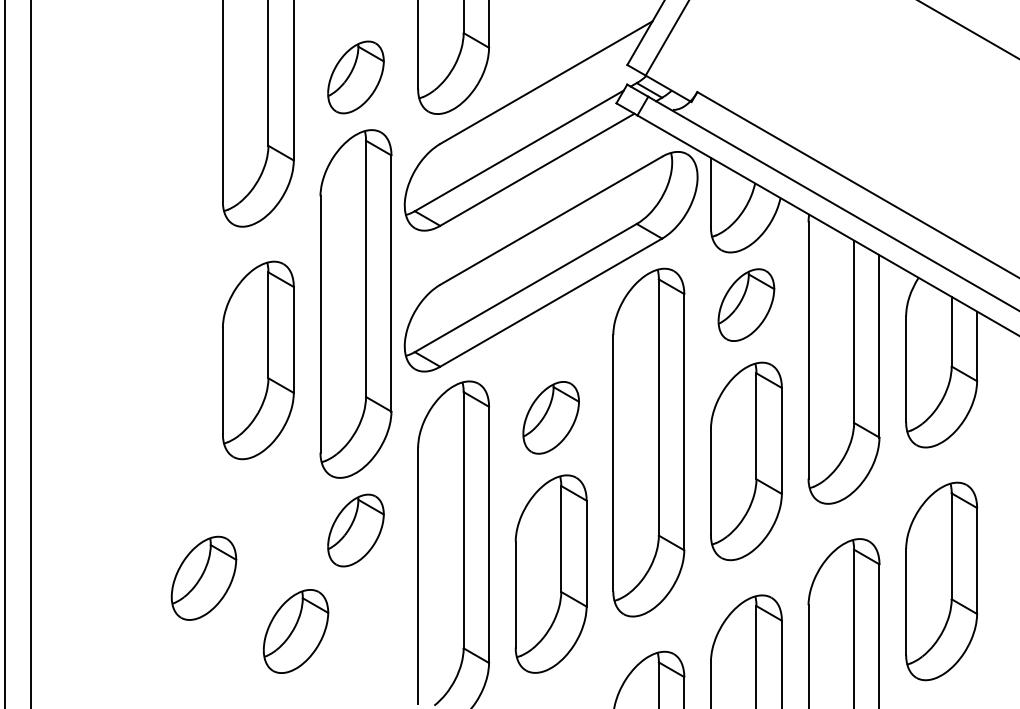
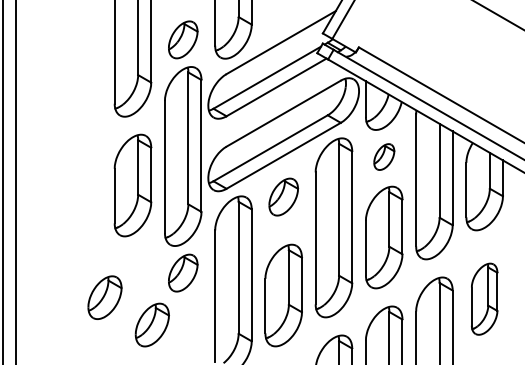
part: (747, 303) -> (384, 156), size x0.7
part: (550, 416) -> (283, 196), moved
part: (941, 579) -> (484, 298), size x0.7

